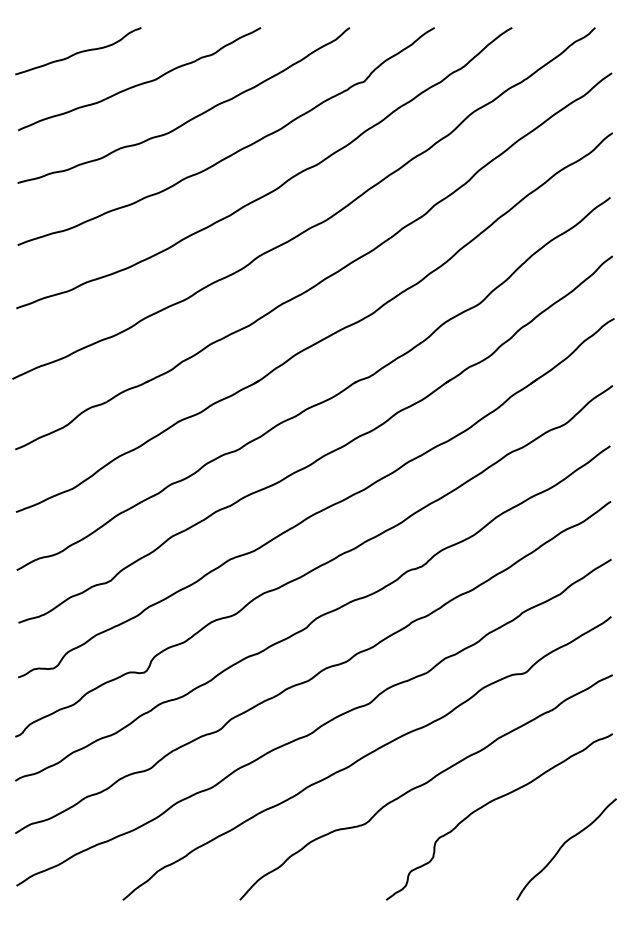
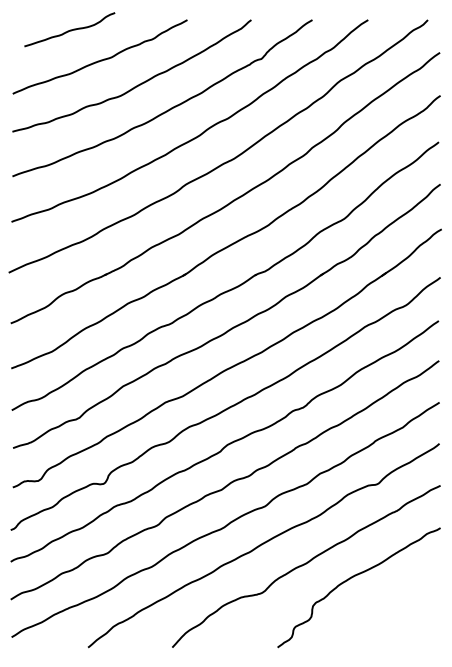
curve: (78, 51) -> (69, 29), moved
curve: (563, 846) -> (405, 609), removed

